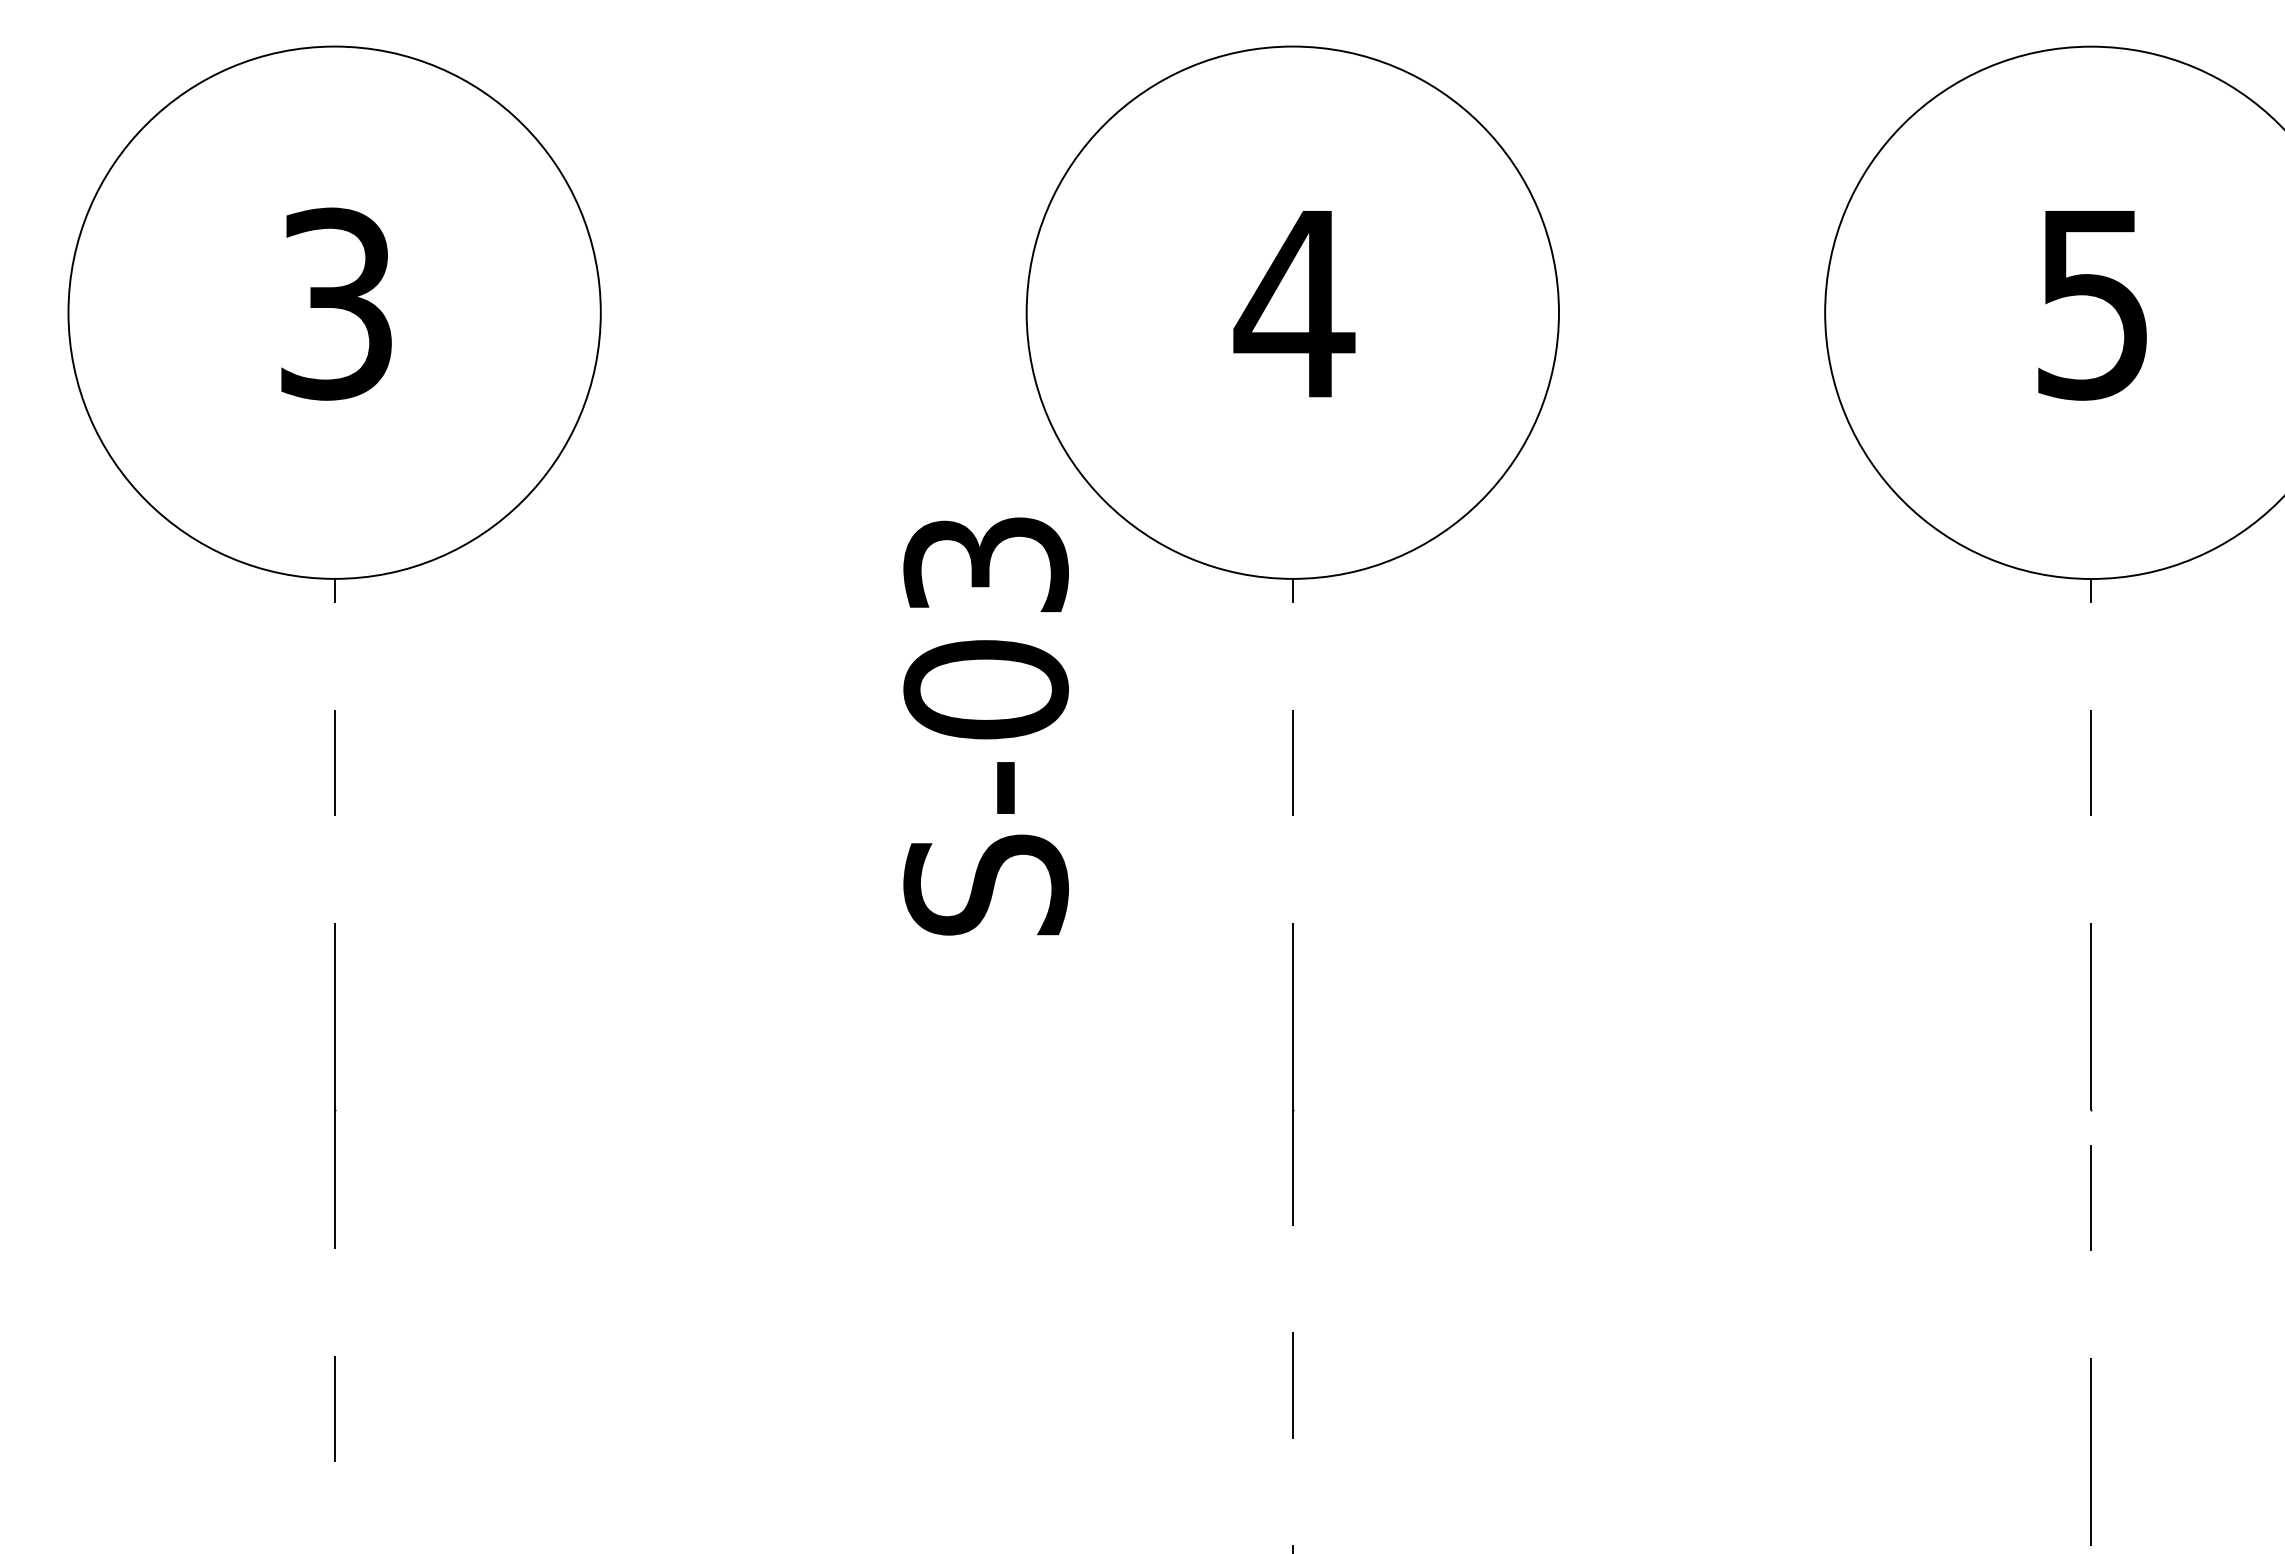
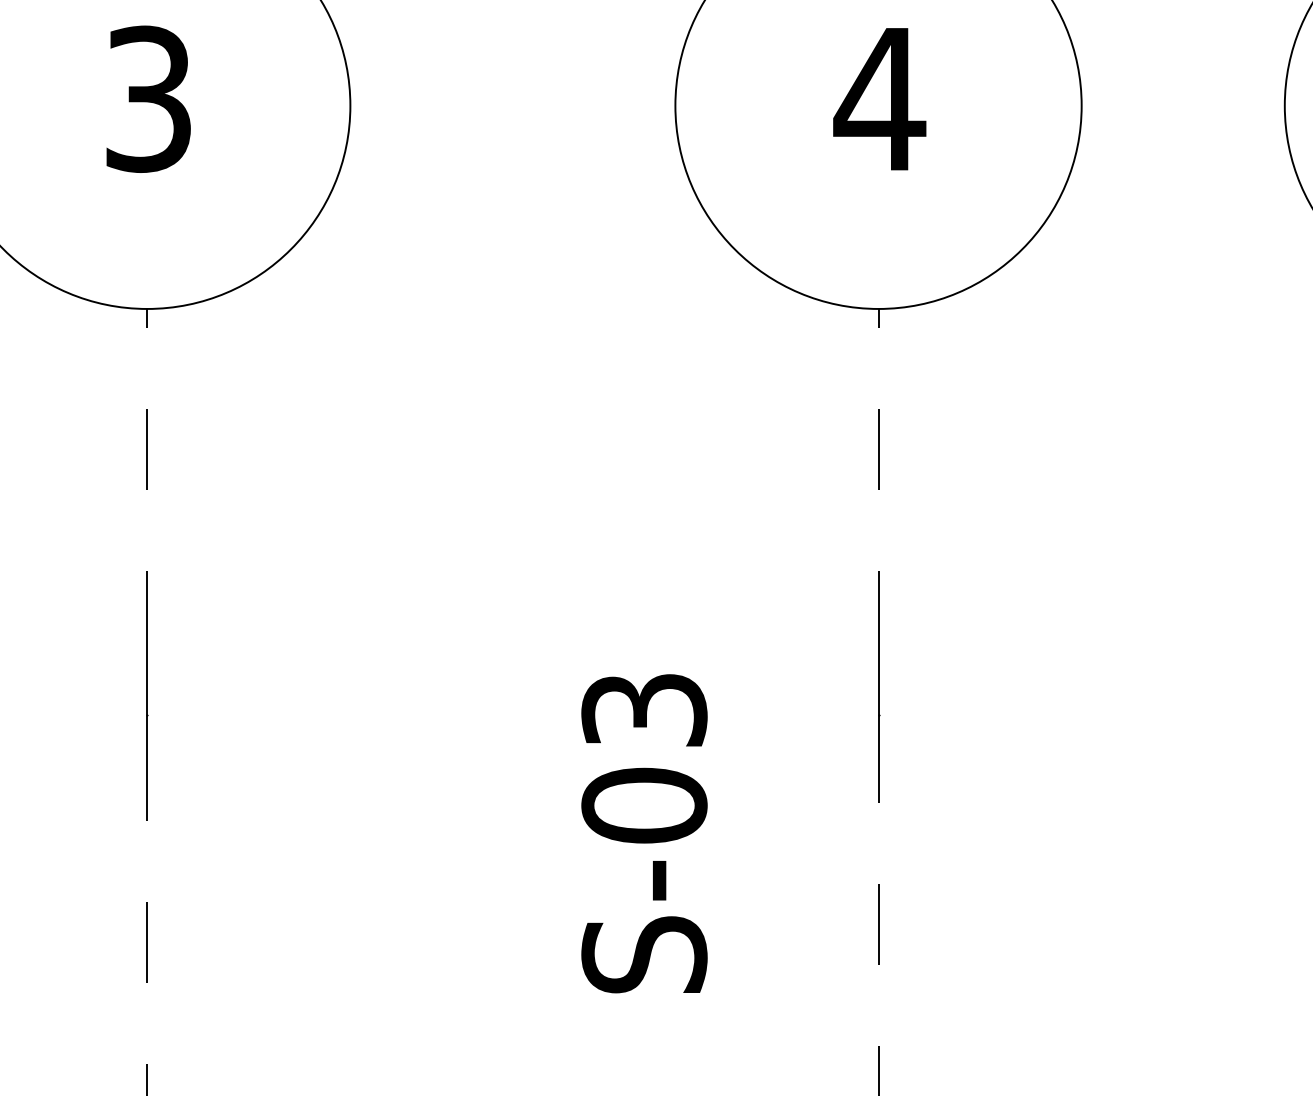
text: (985, 726) -> (643, 833), moved

